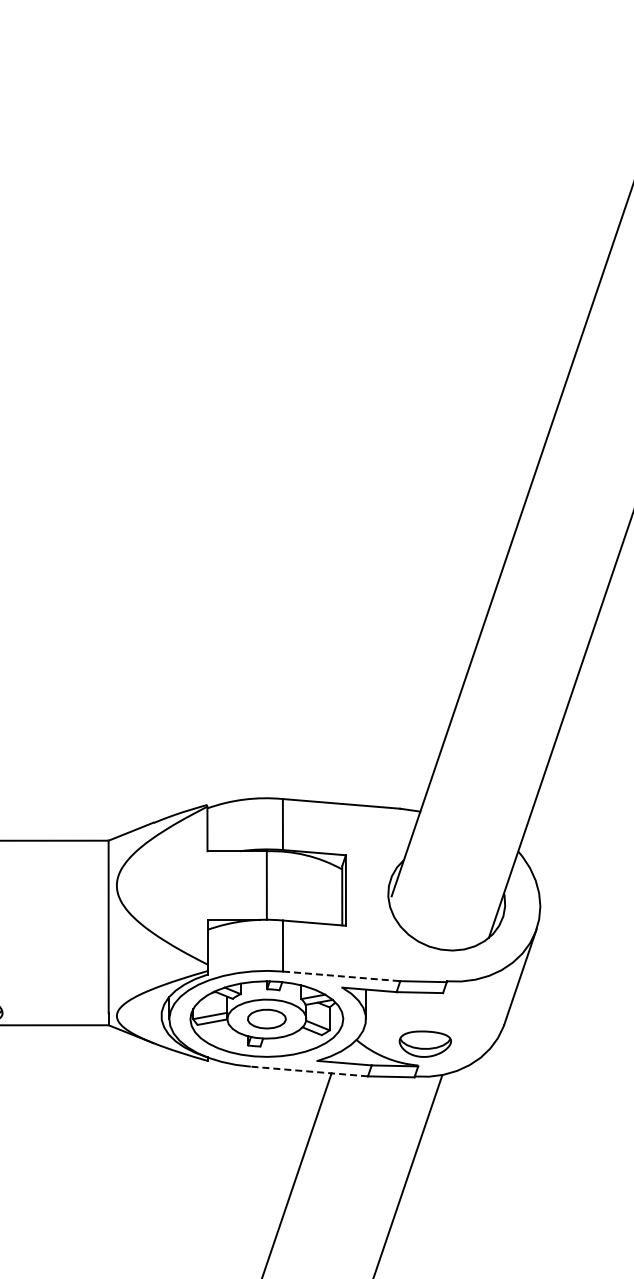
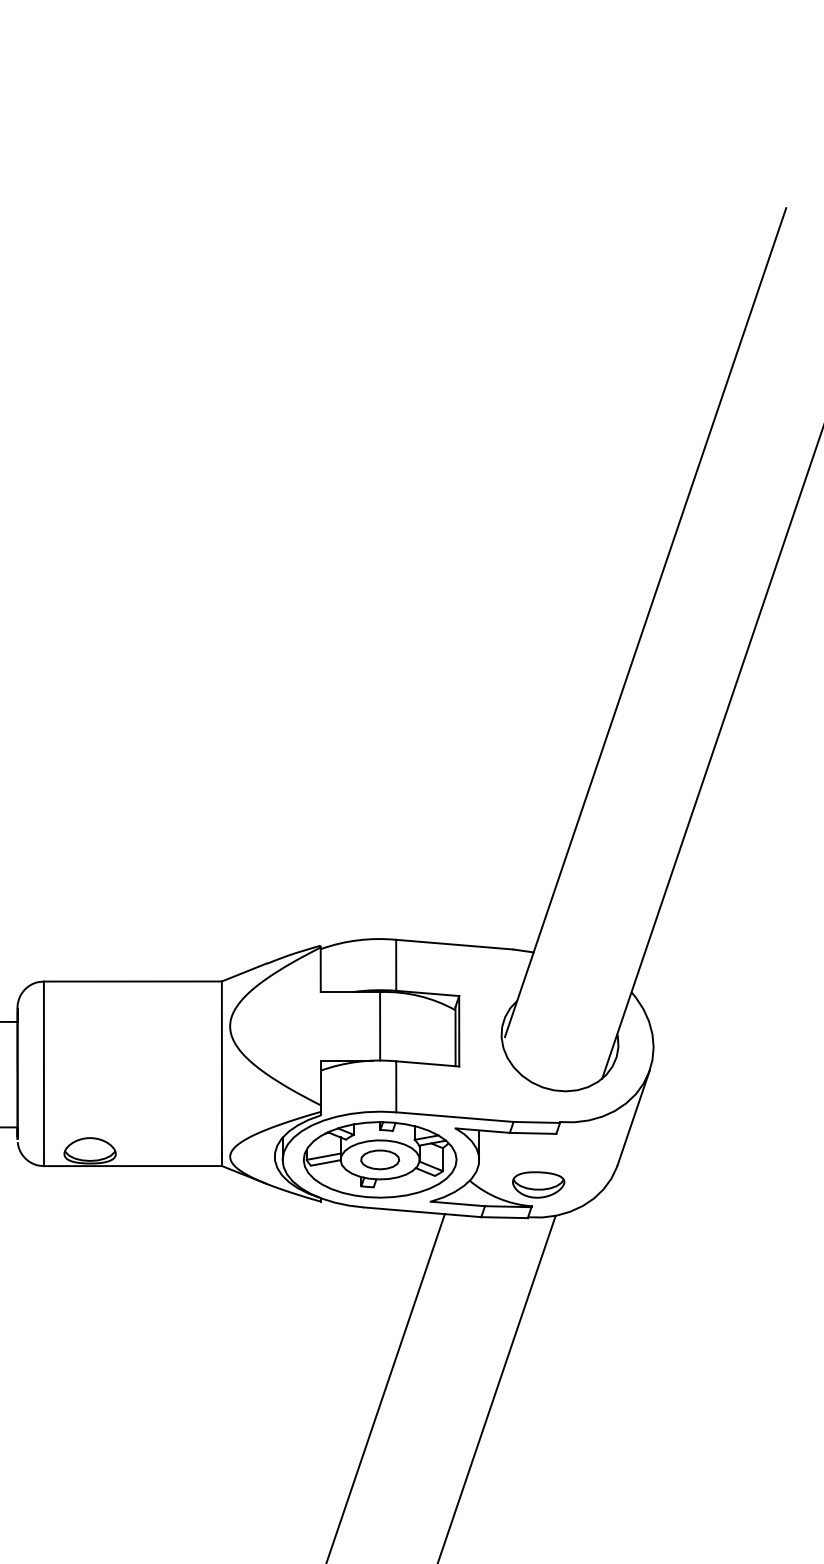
line: (341, 976) -> (454, 1117), dashed -> solid
line: (309, 1071) -> (422, 1212), dashed -> solid

